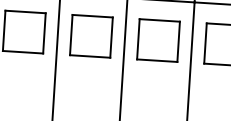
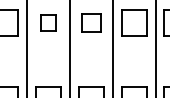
part: (91, 35) -> (48, 22), size x0.6
part: (158, 40) -> (91, 22), size x0.7

